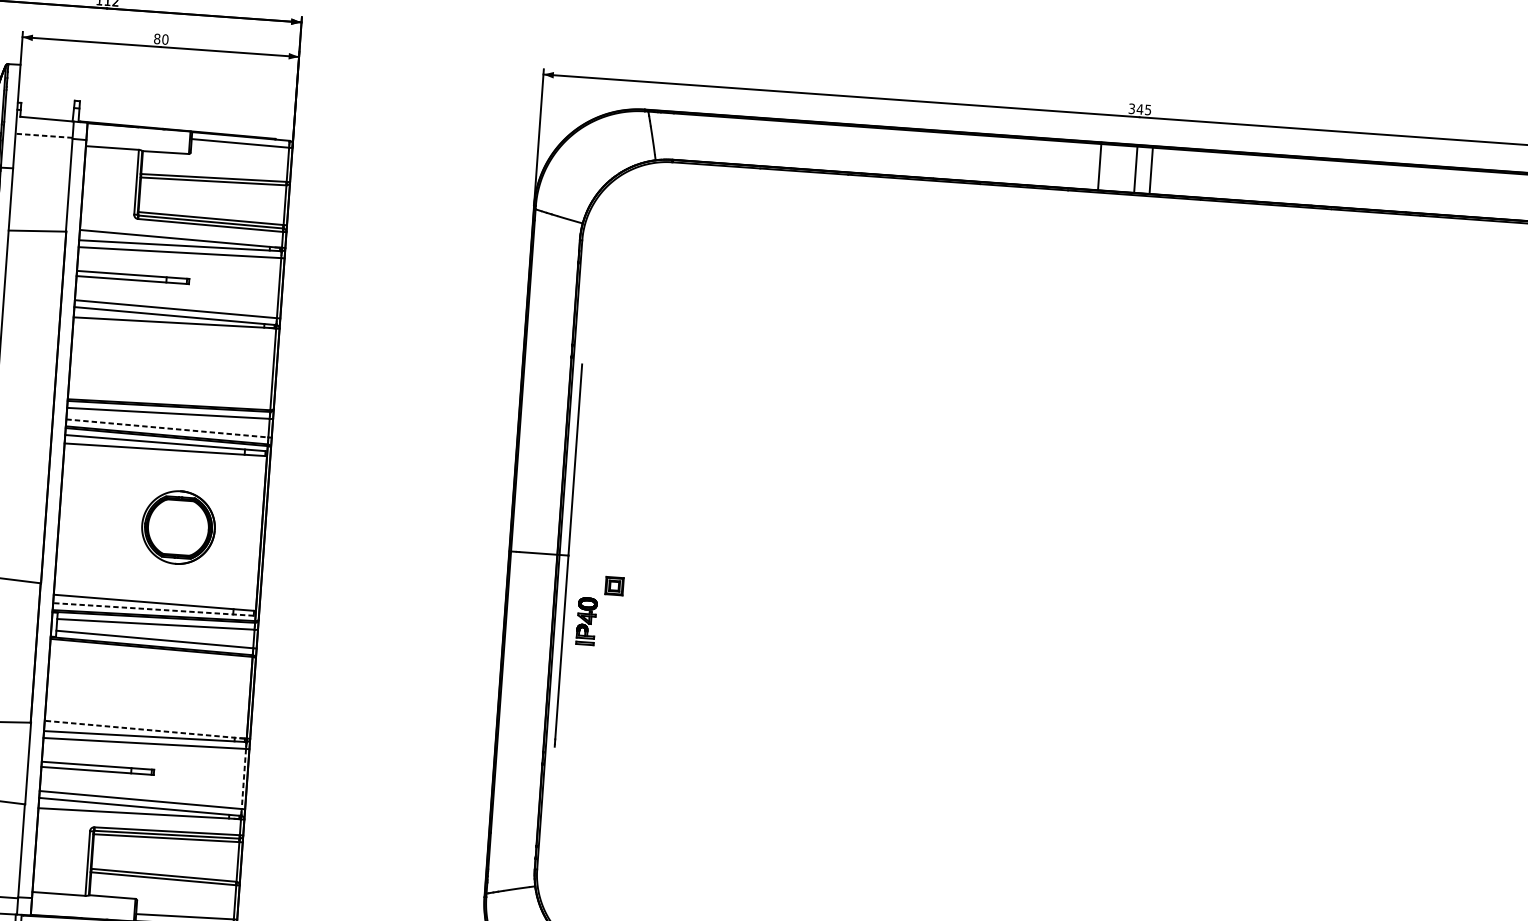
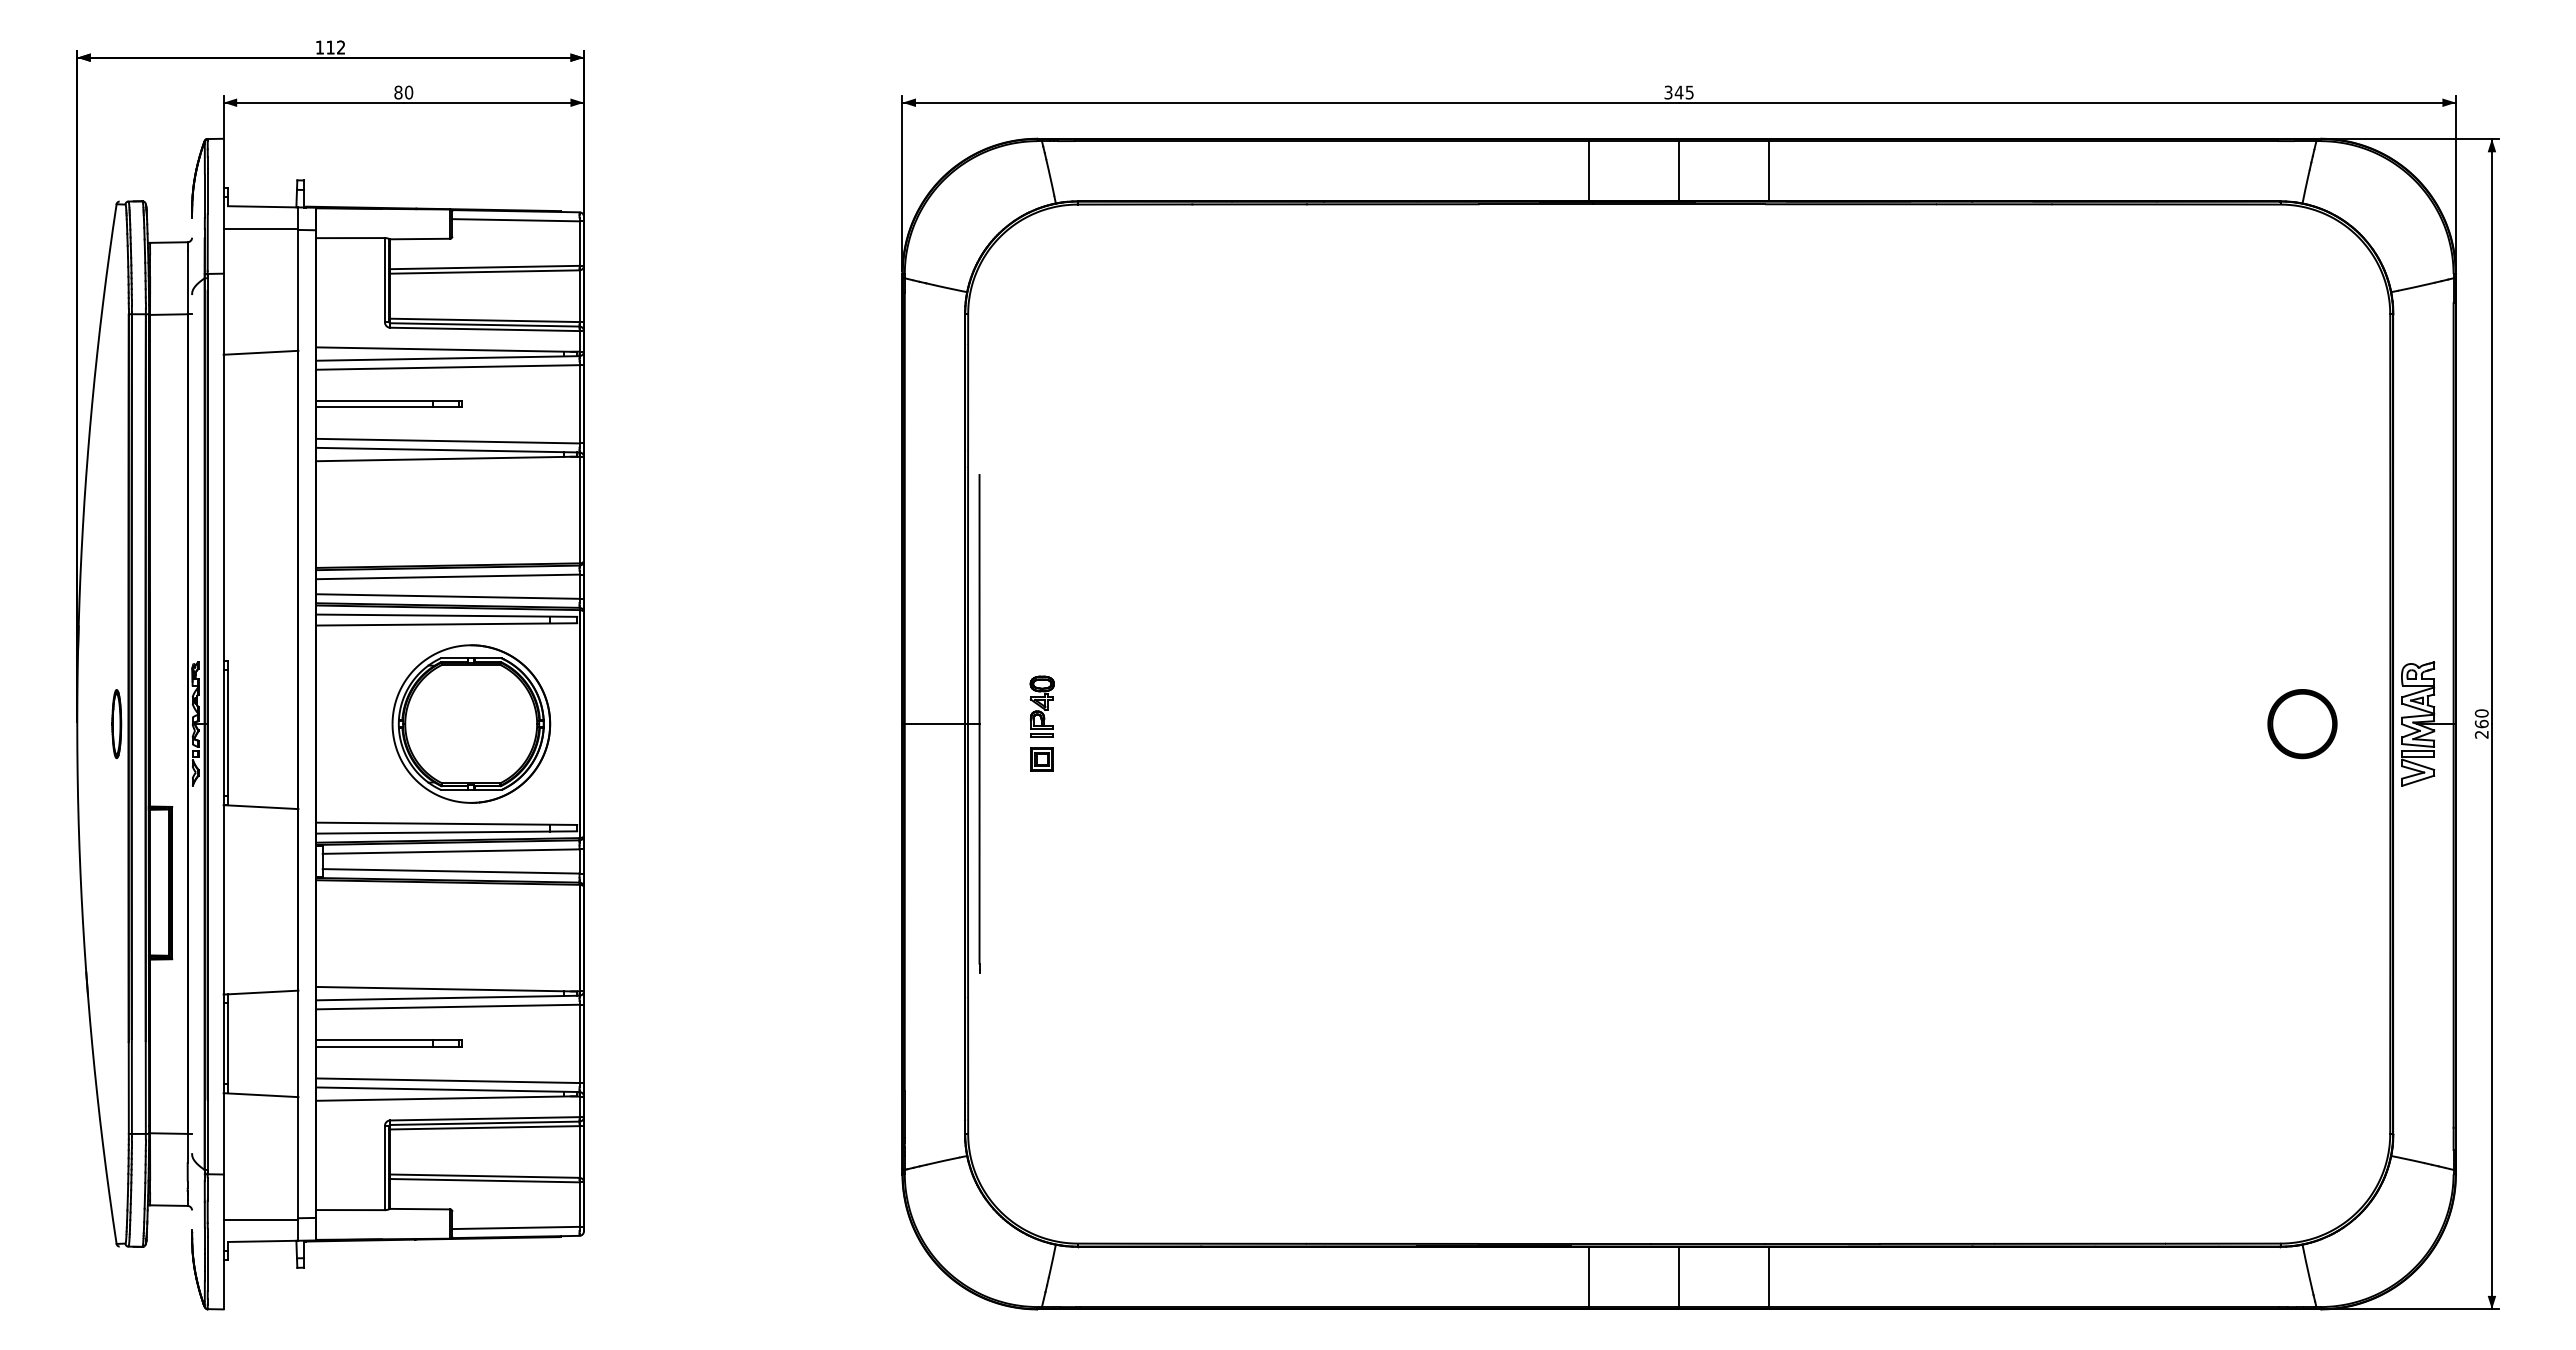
line: (43, 135) -> (260, 228), dashed -> solid
line: (1100, 166) -> (1589, 170), moved
line: (1151, 170) -> (1769, 170), moved
line: (167, 428) -> (447, 596), dashed -> solid
part: (178, 527) -> (471, 723), size x1.67
line: (153, 609) -> (446, 832), dashed -> solid
part: (586, 621) -> (1041, 706), moved
line: (144, 729) -> (446, 989), dashed -> solid
line: (243, 779) -> (579, 1044), dashed -> solid

